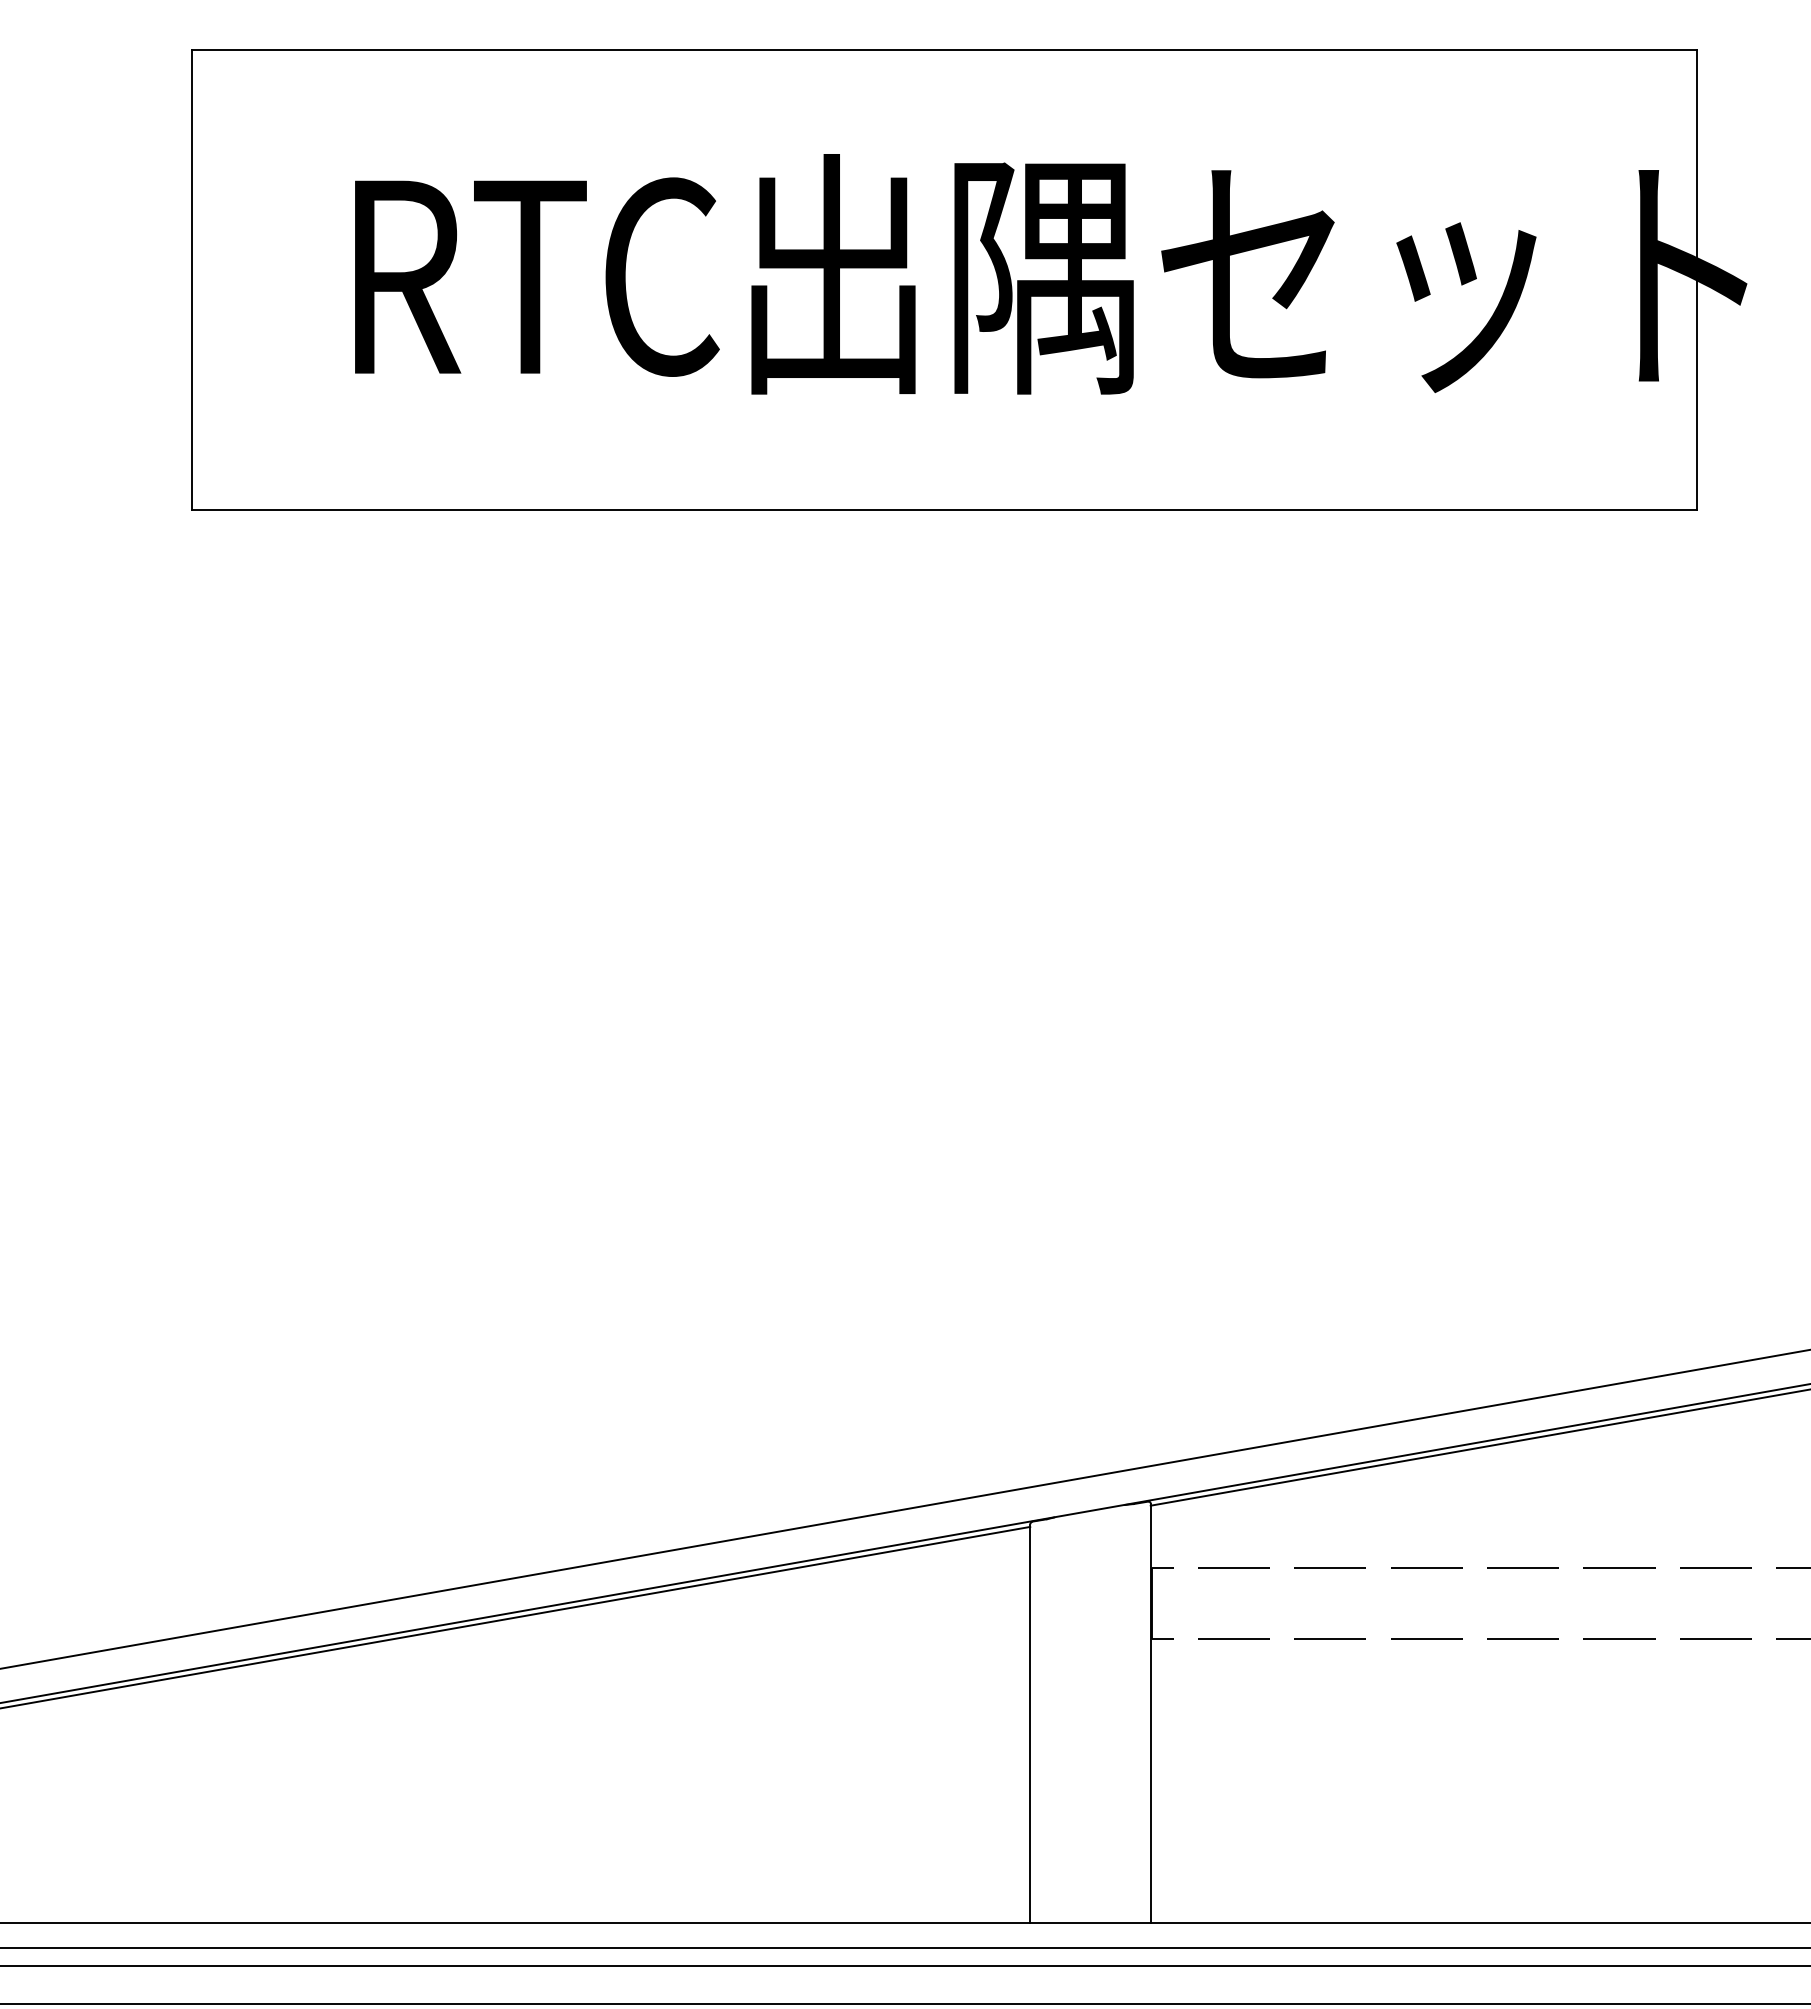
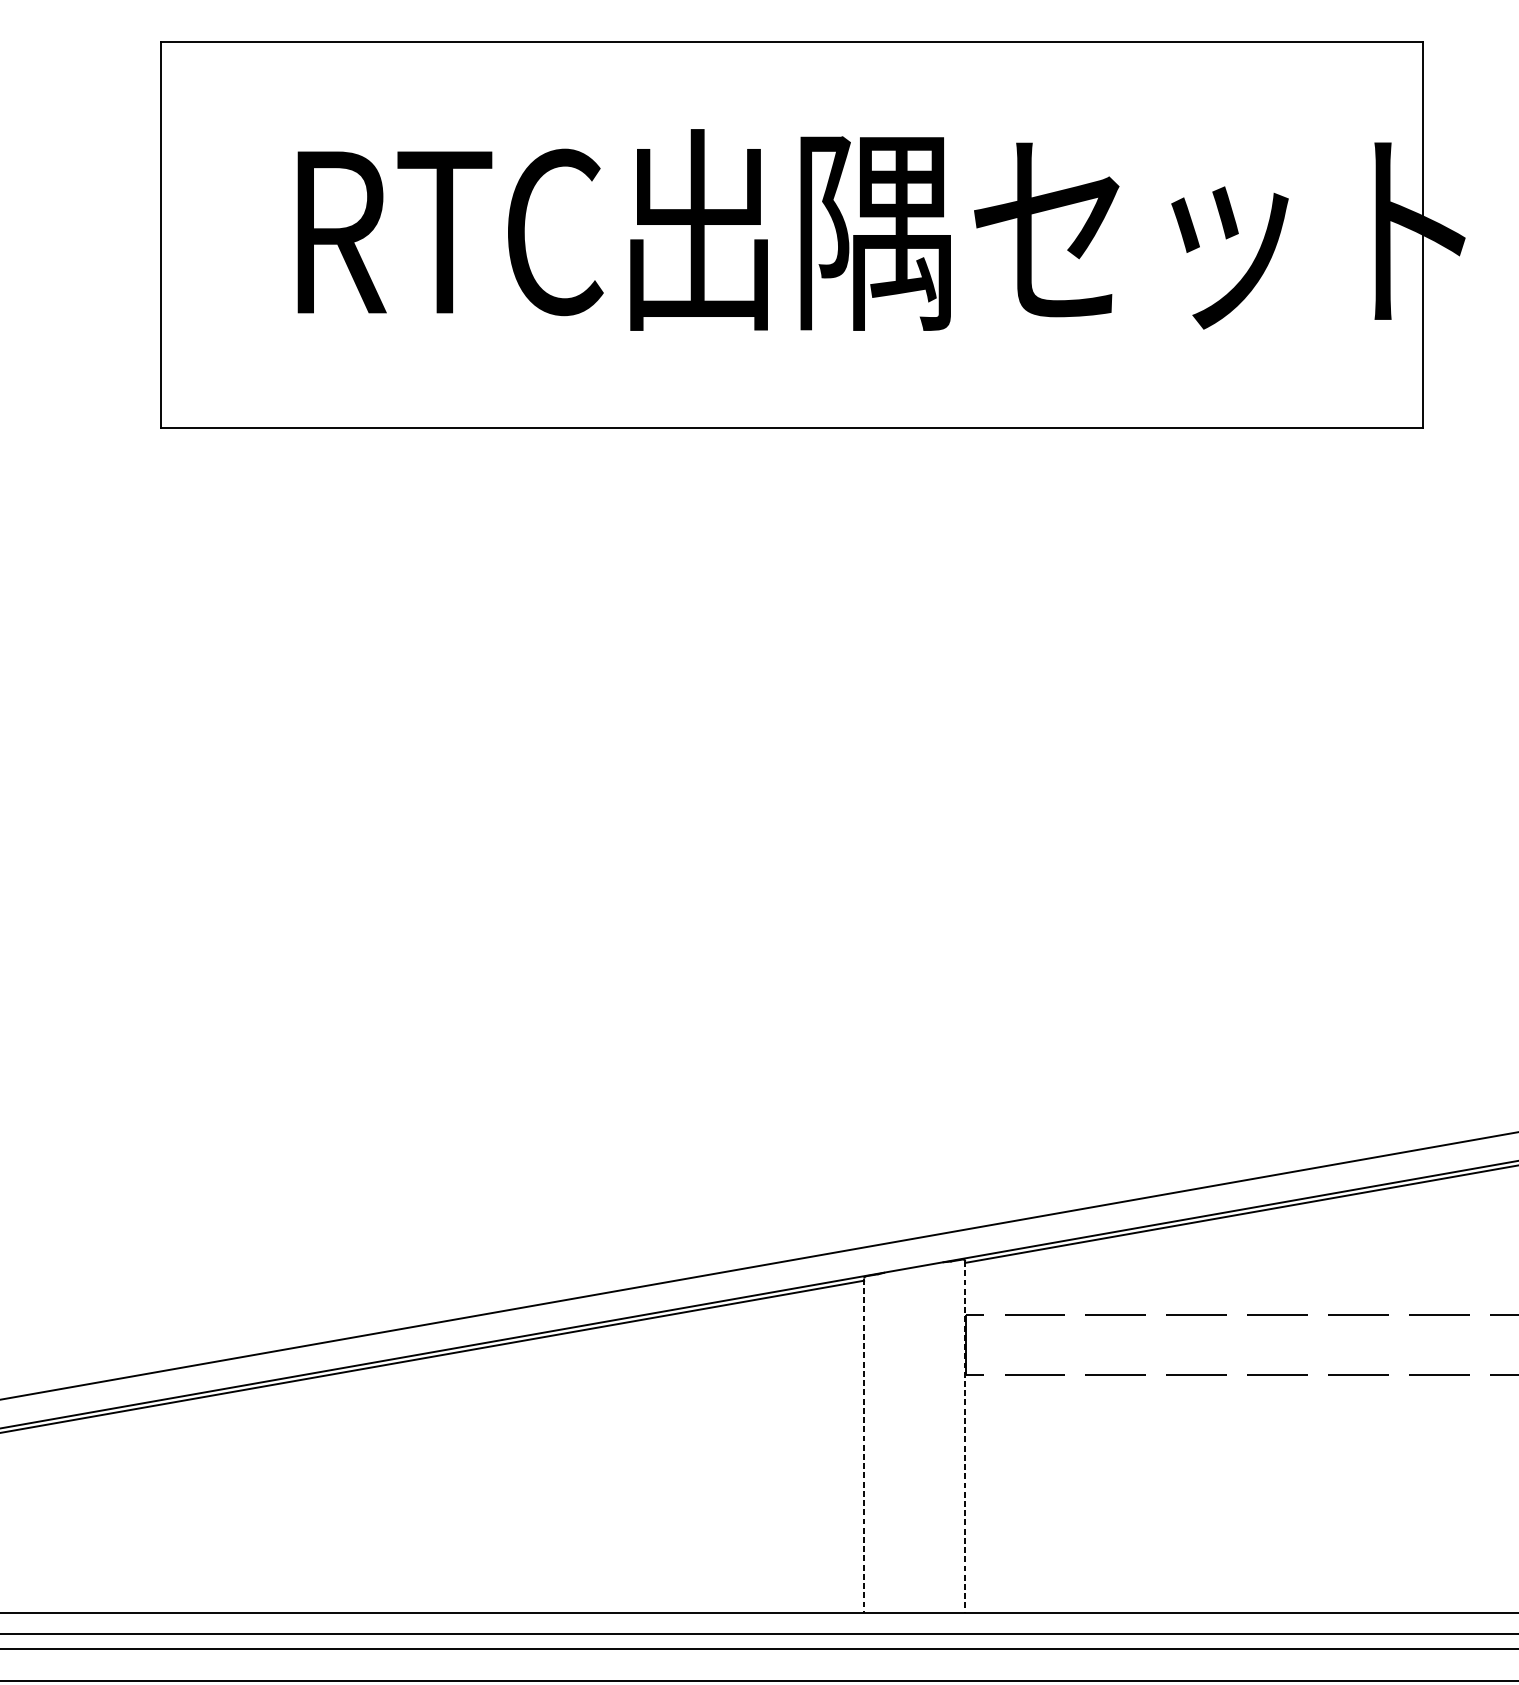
line: (1150, 1713) -> (965, 1437), solid -> dashed
line: (1030, 1724) -> (864, 1446), solid -> dashed

